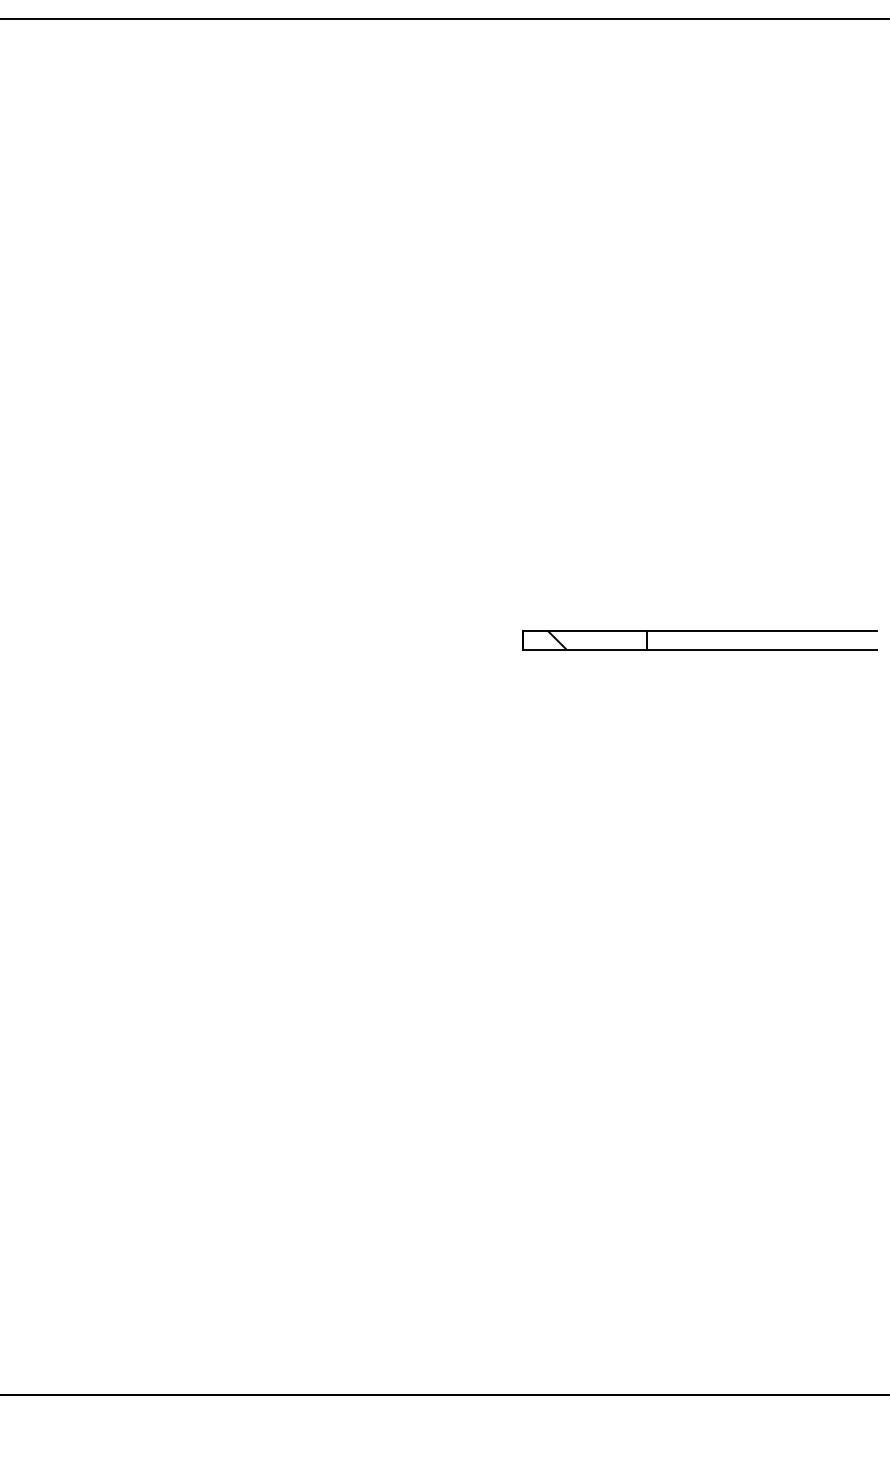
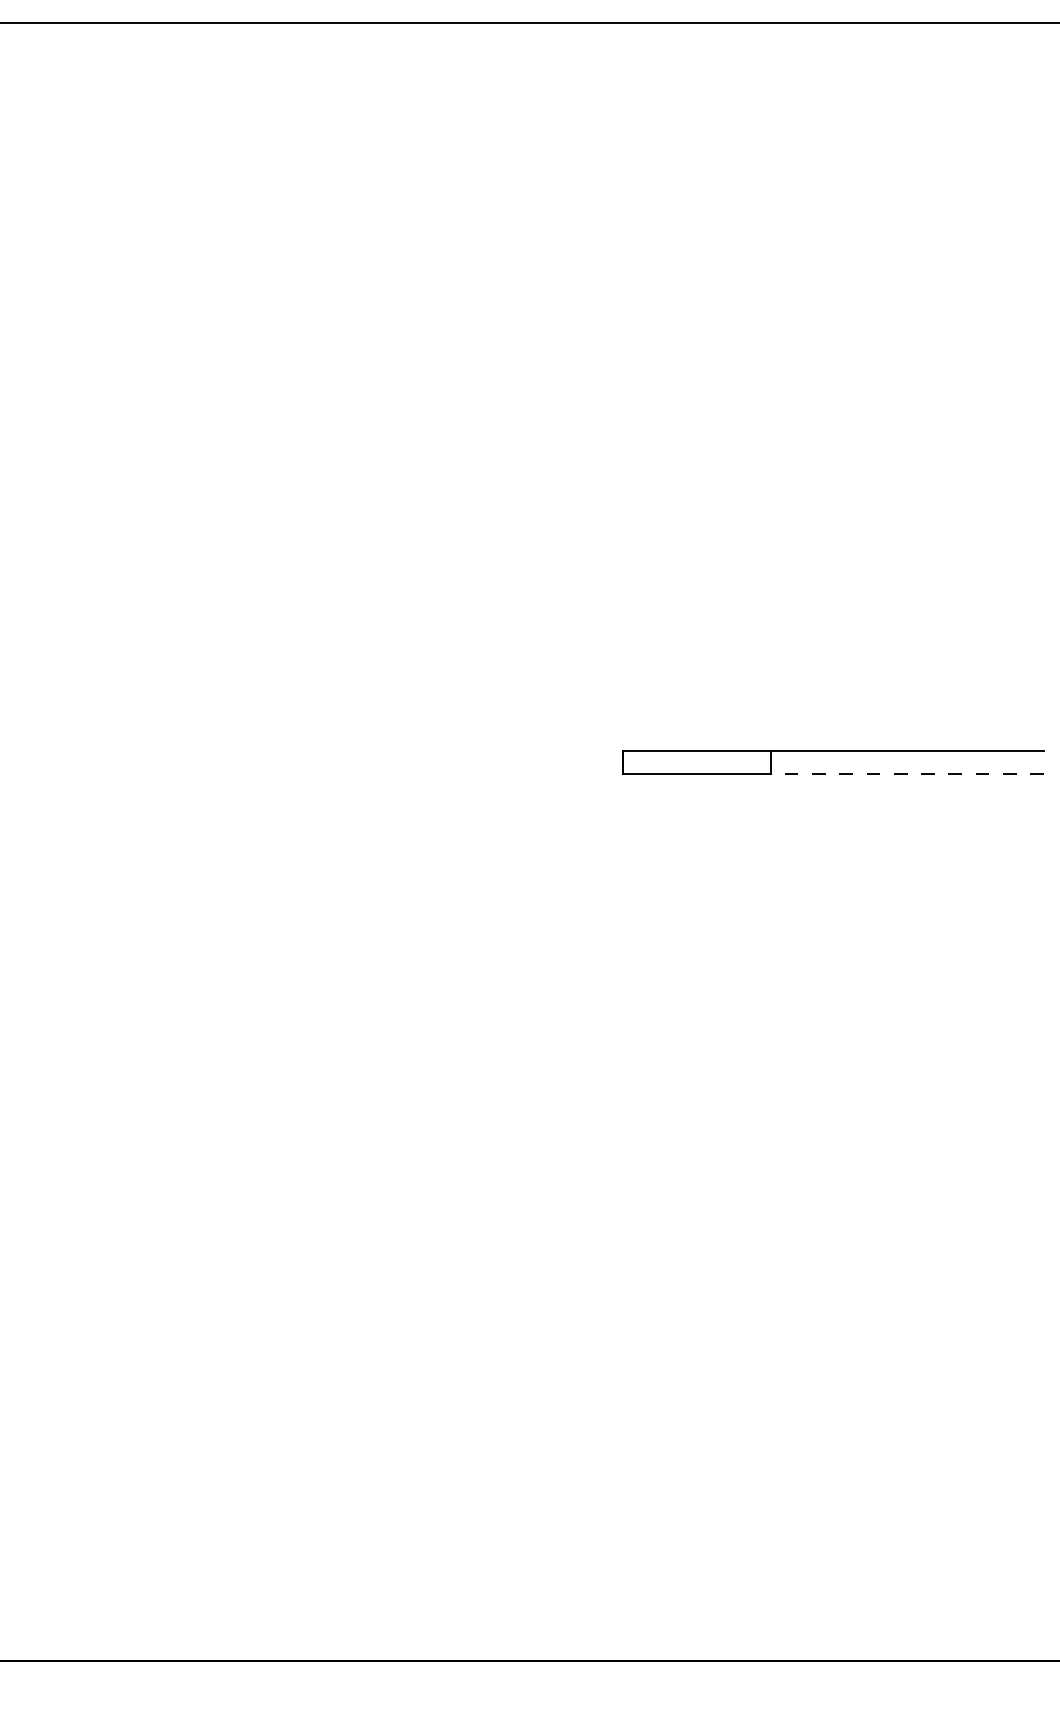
hatch: (557, 639) -> (663, 761), removed
line: (762, 649) -> (907, 773), solid -> dashed

